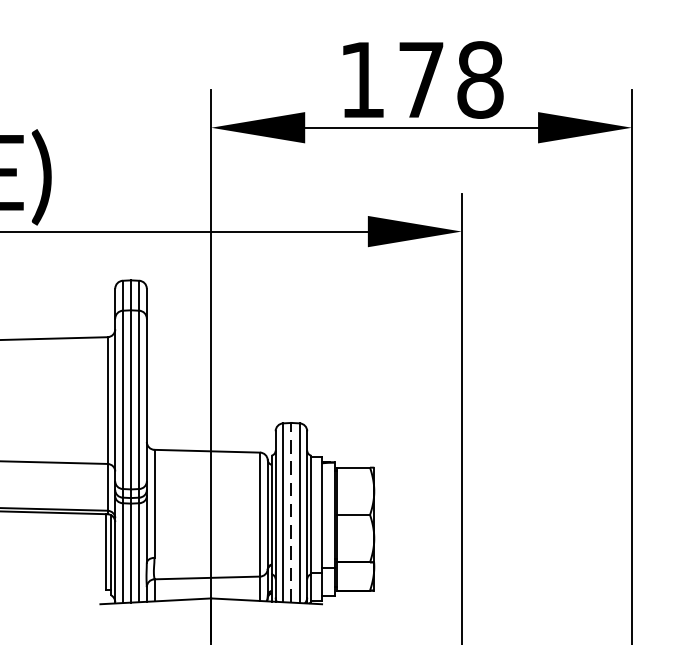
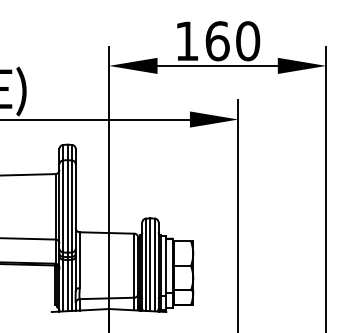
text: (450, 80) -> (232, 41), 178 -> 160
line: (291, 512) -> (150, 264), dashed -> solid

